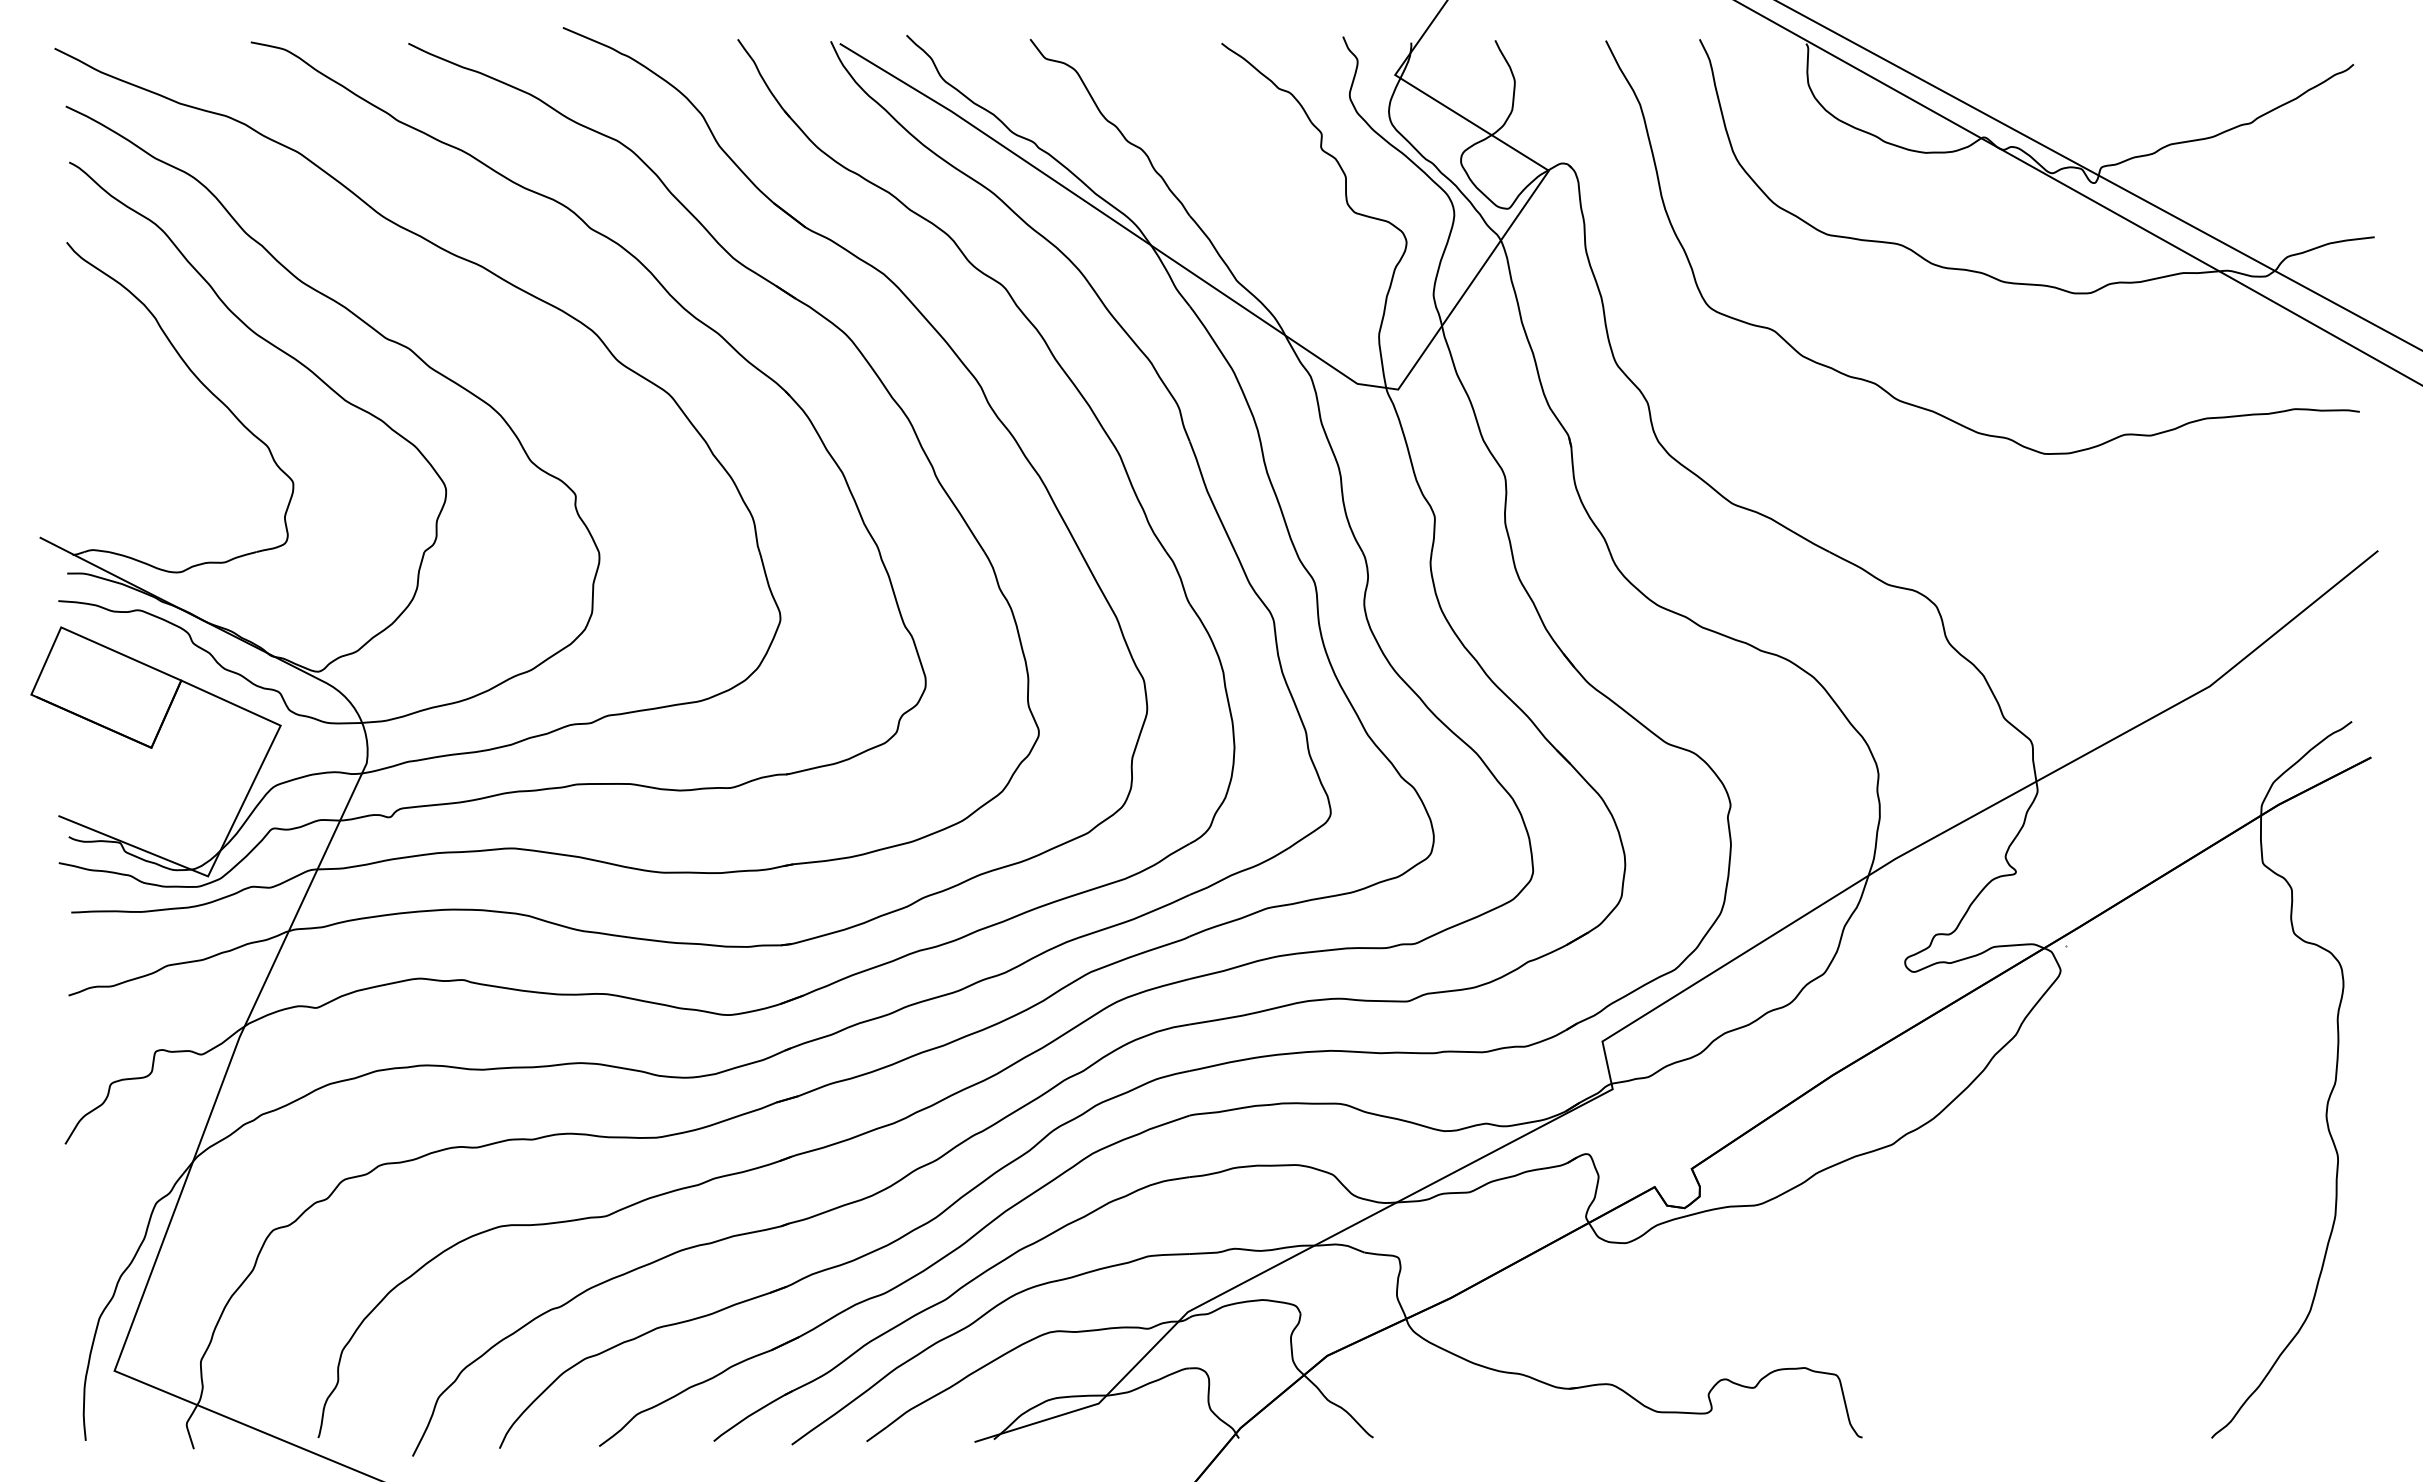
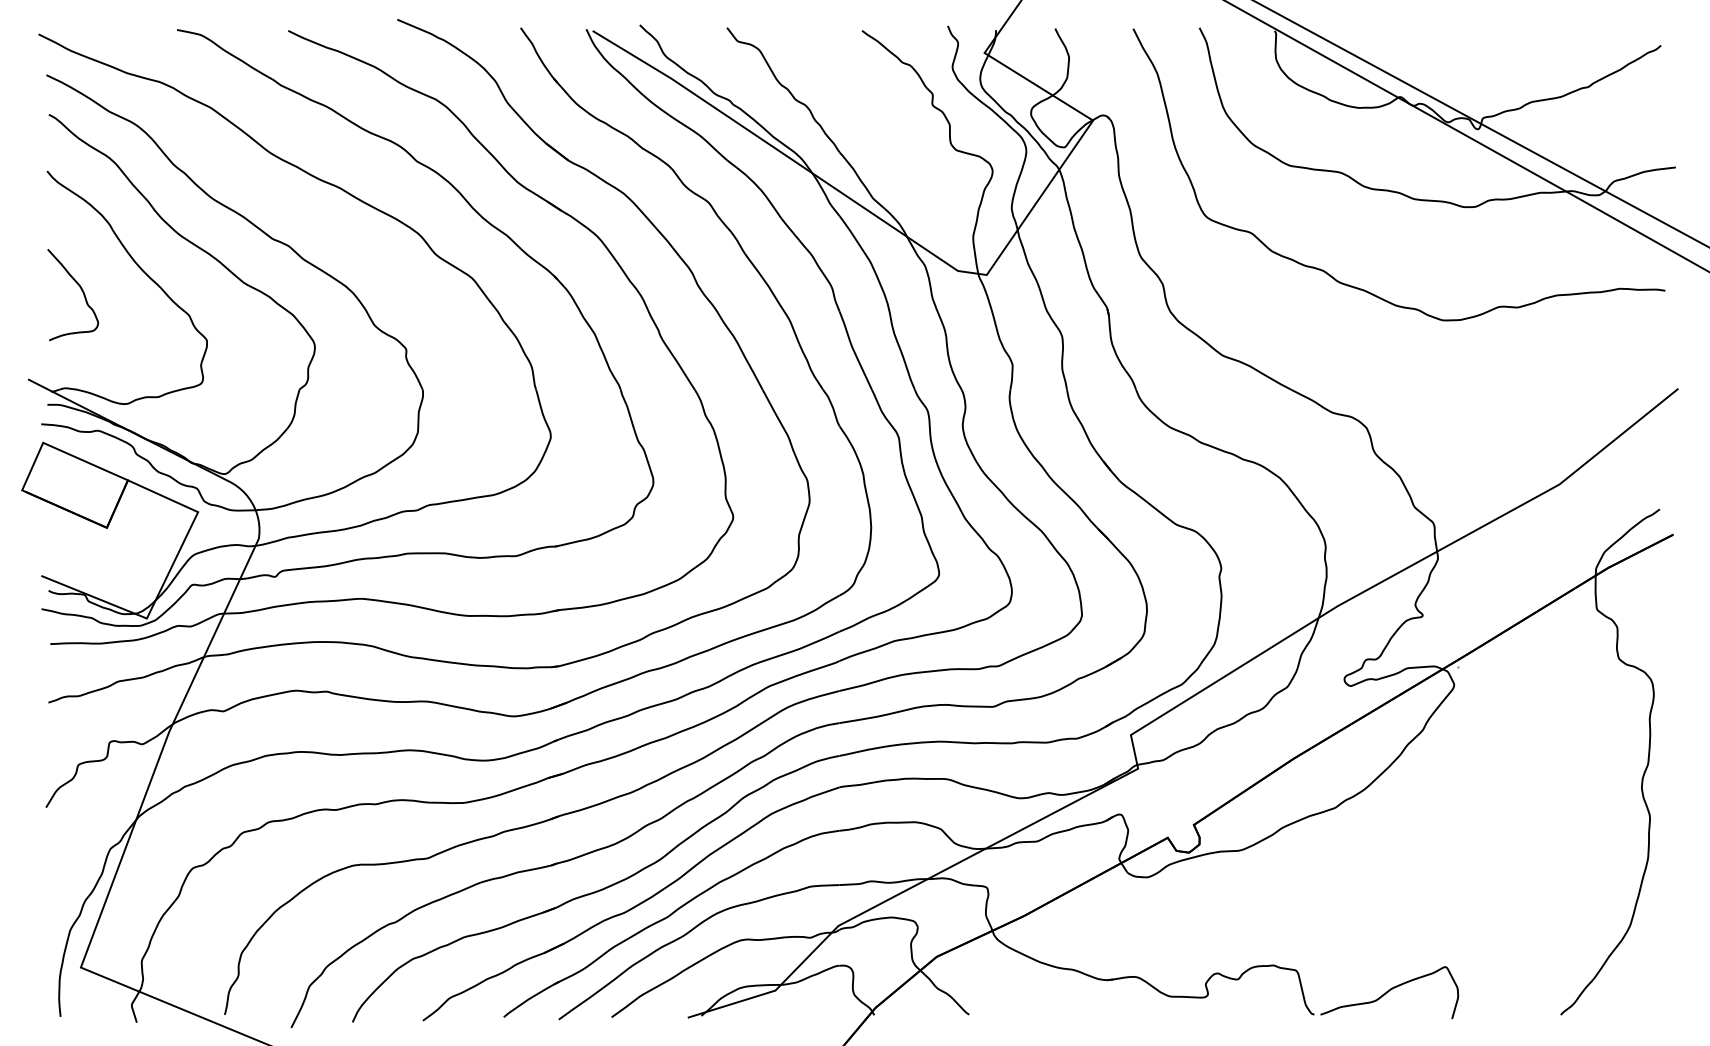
curve: (115, 411) -> (81, 290), added
curve: (1969, 1404) -> (1389, 991), added

